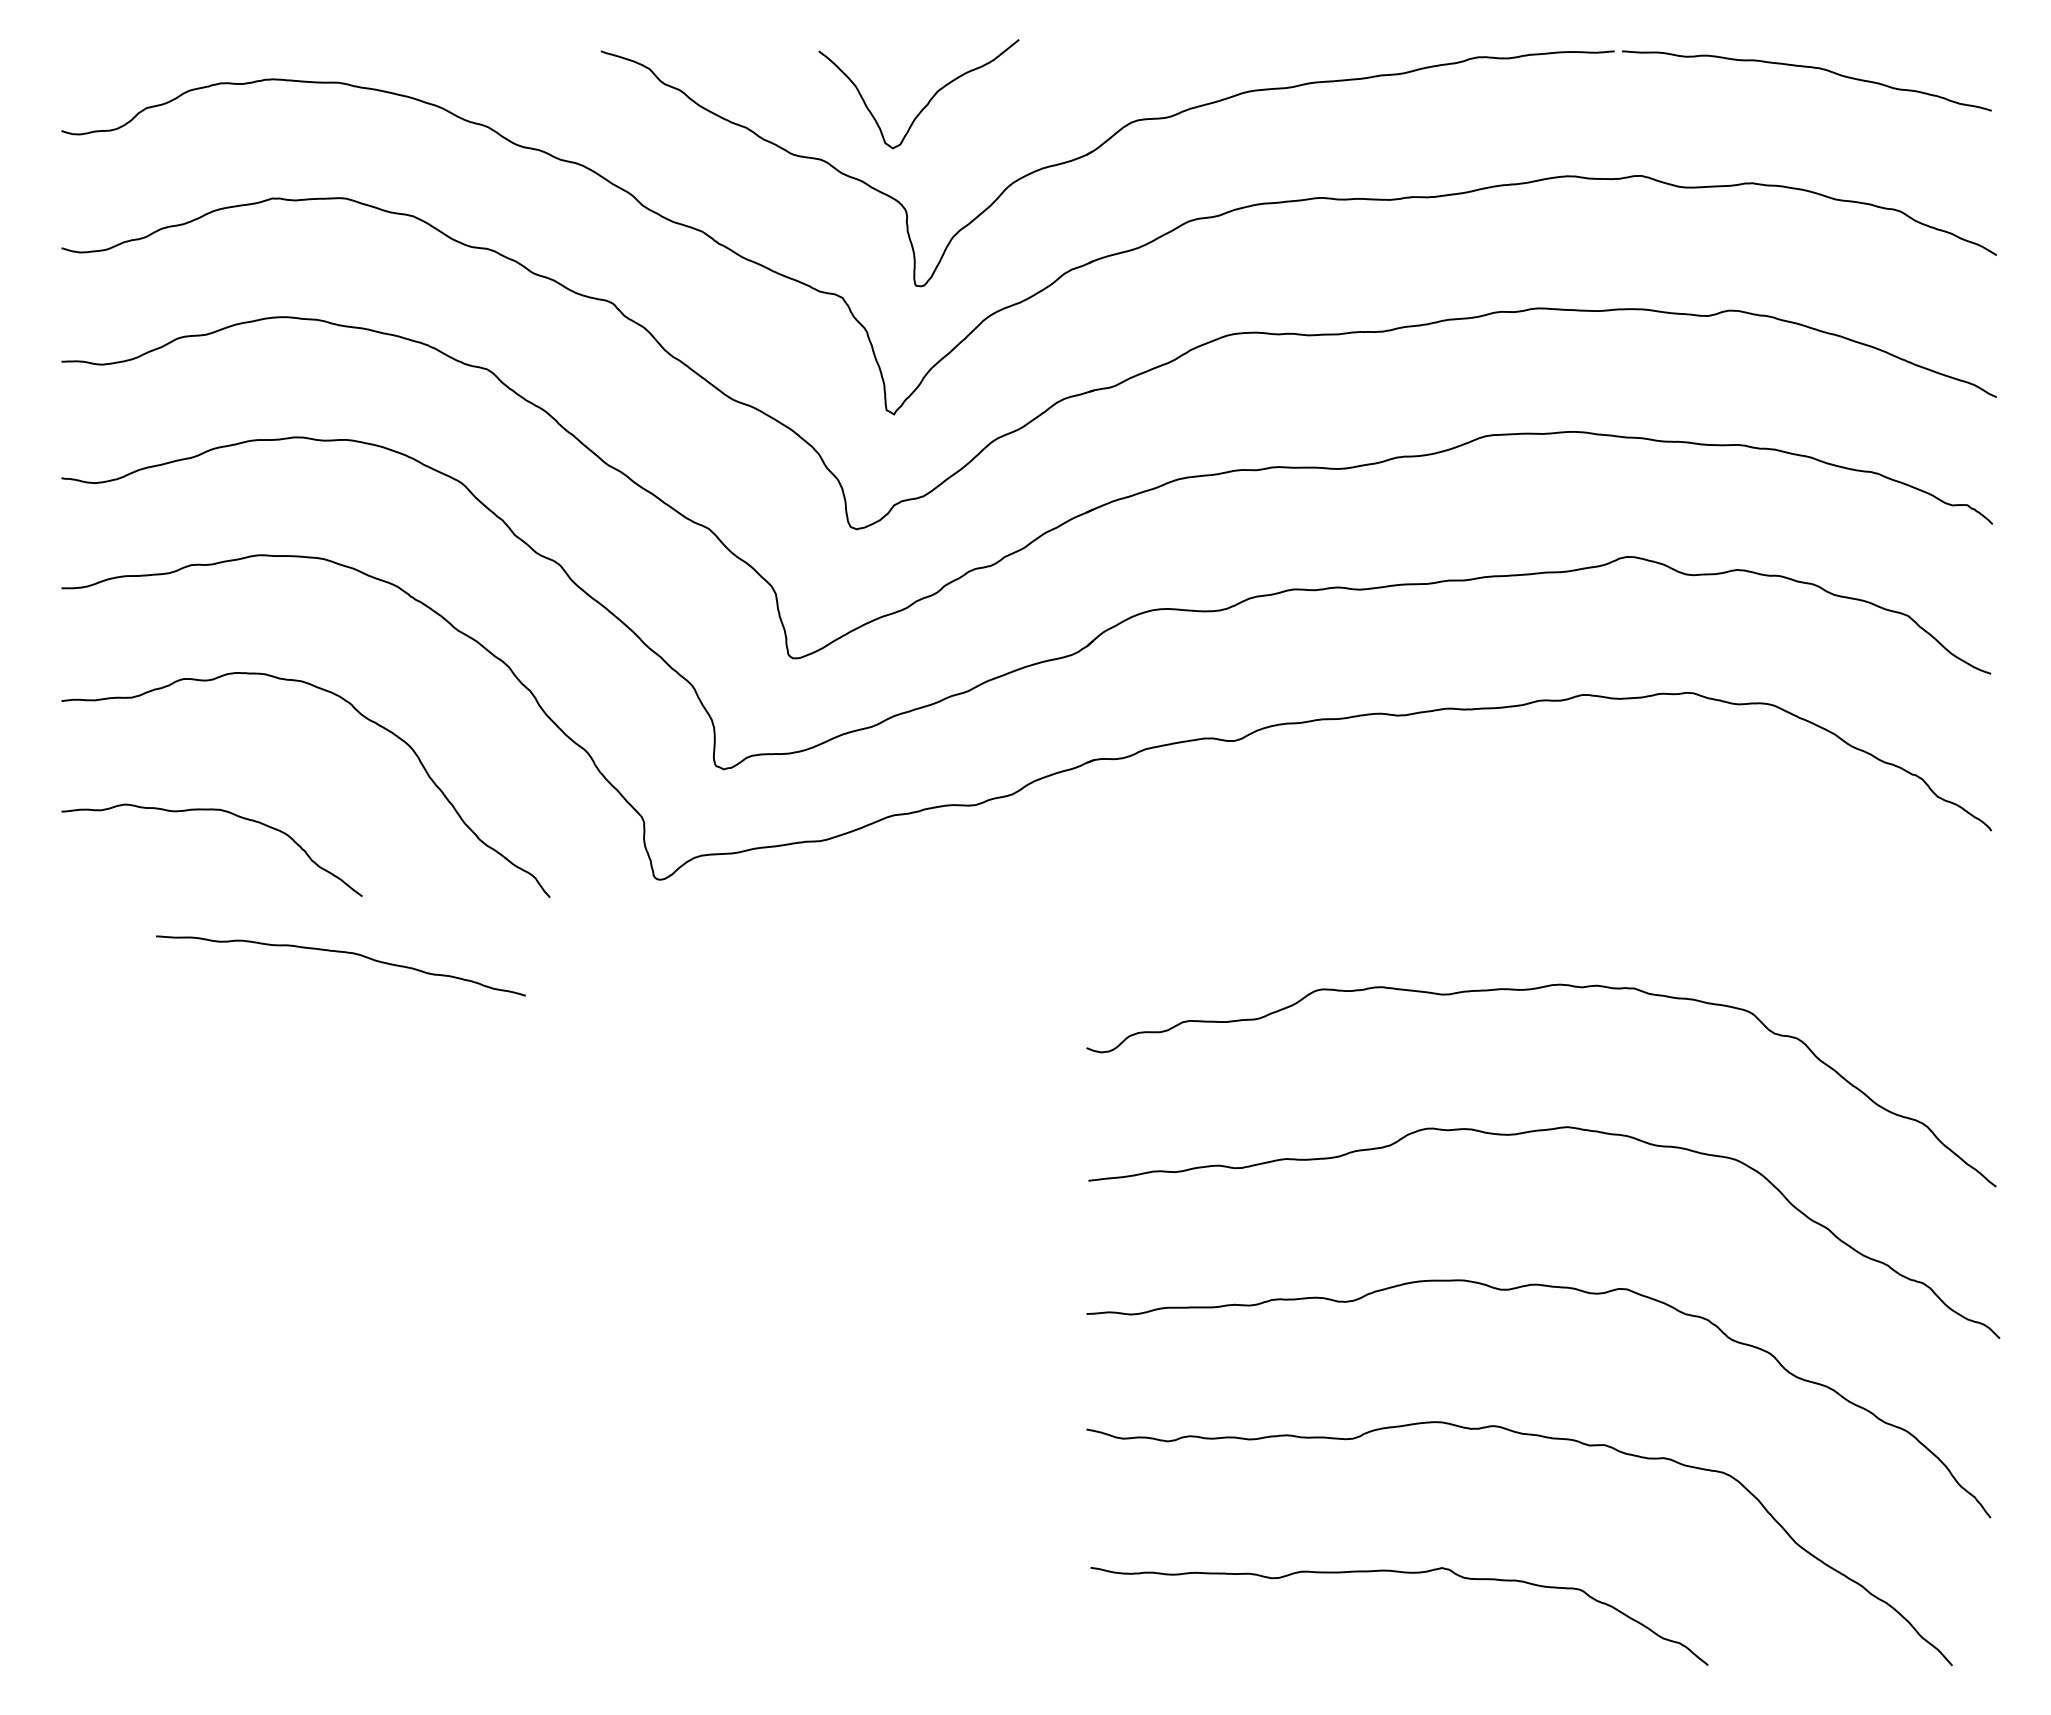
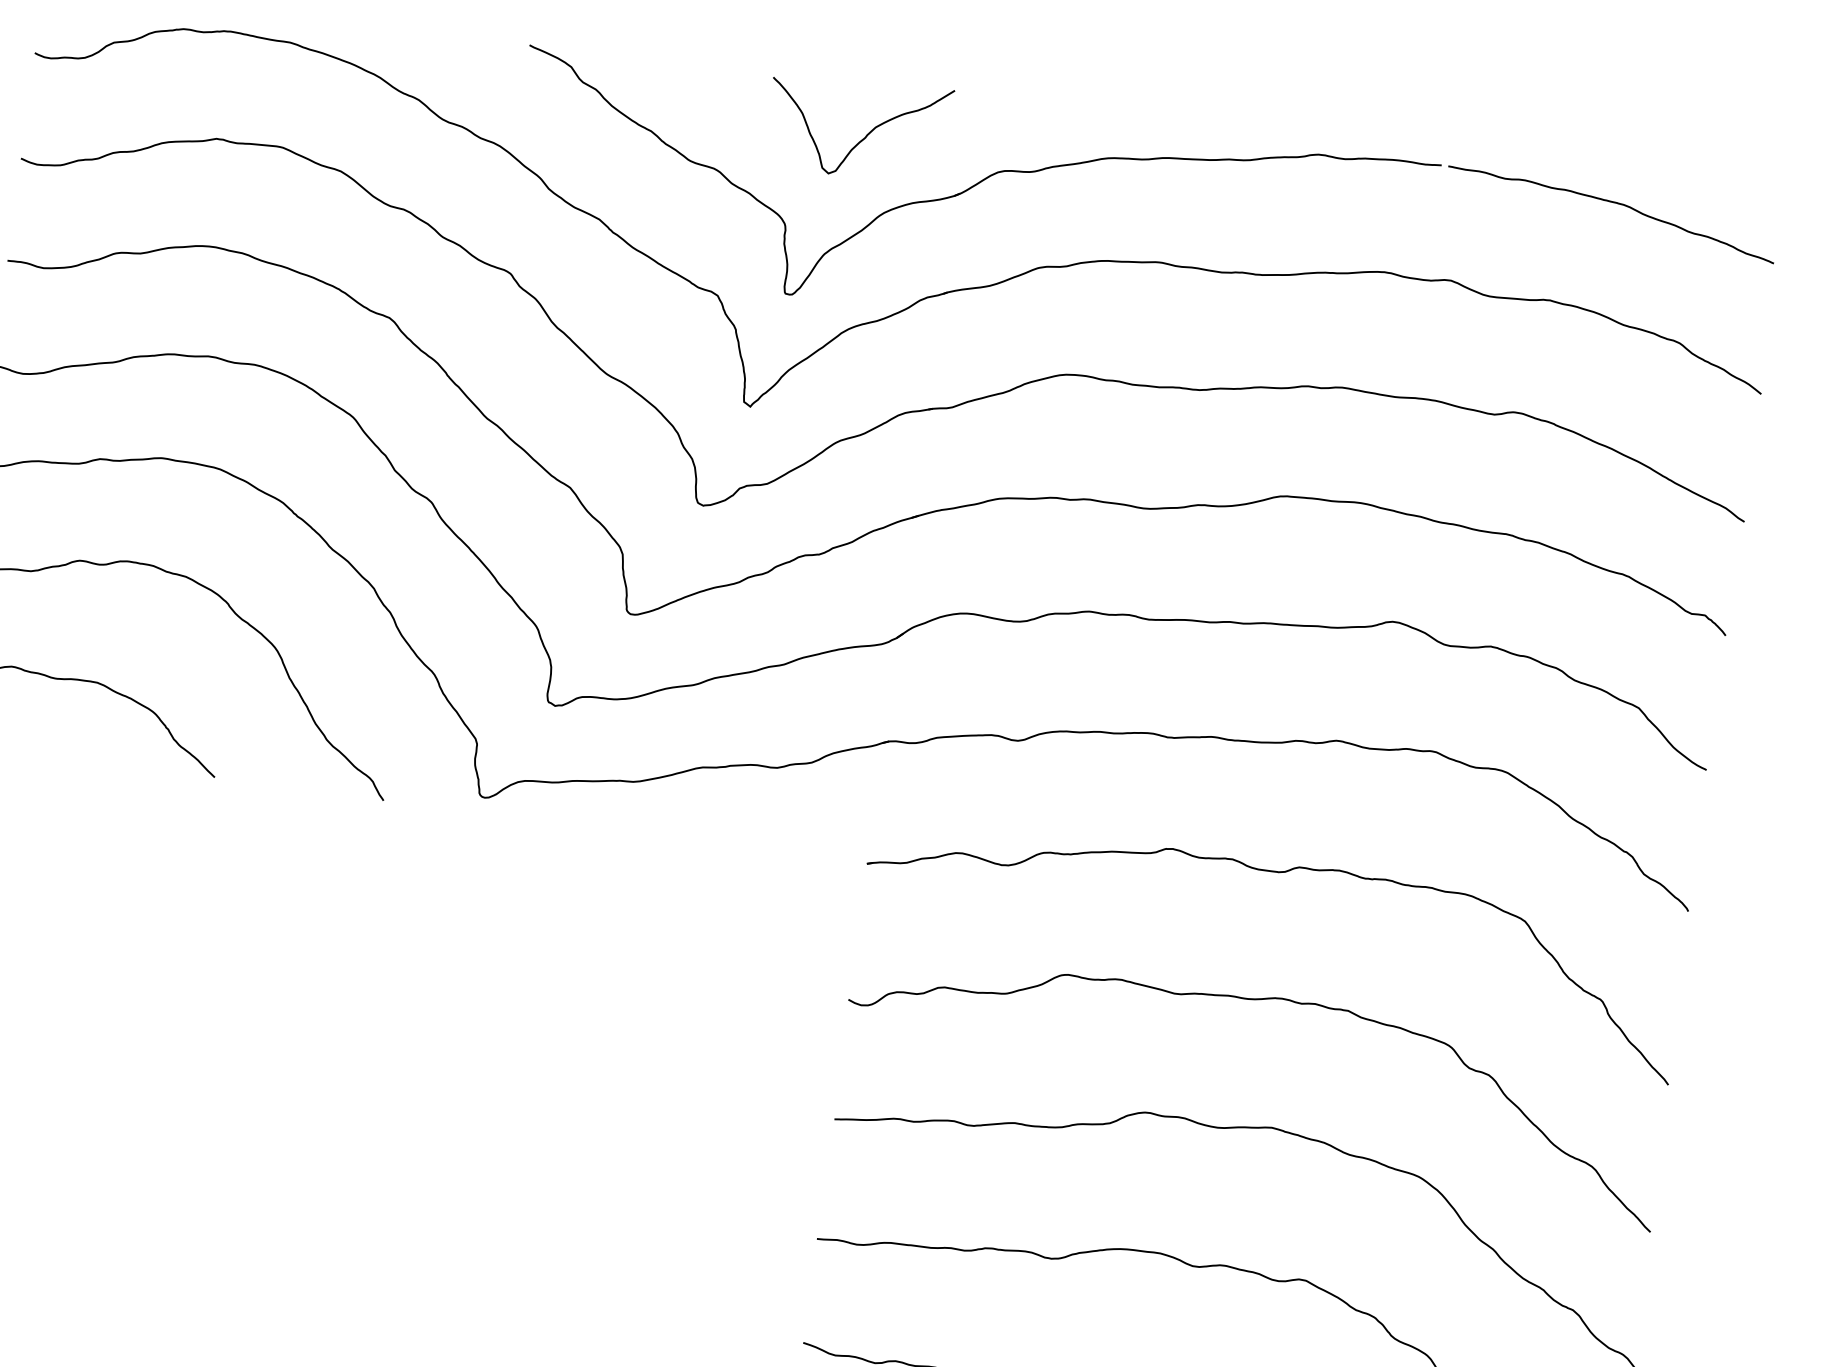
curve: (927, 102) -> (865, 136), moved
part: (1541, 847) -> (1281, 873), added
curve: (340, 952) -> (188, 825), removed

